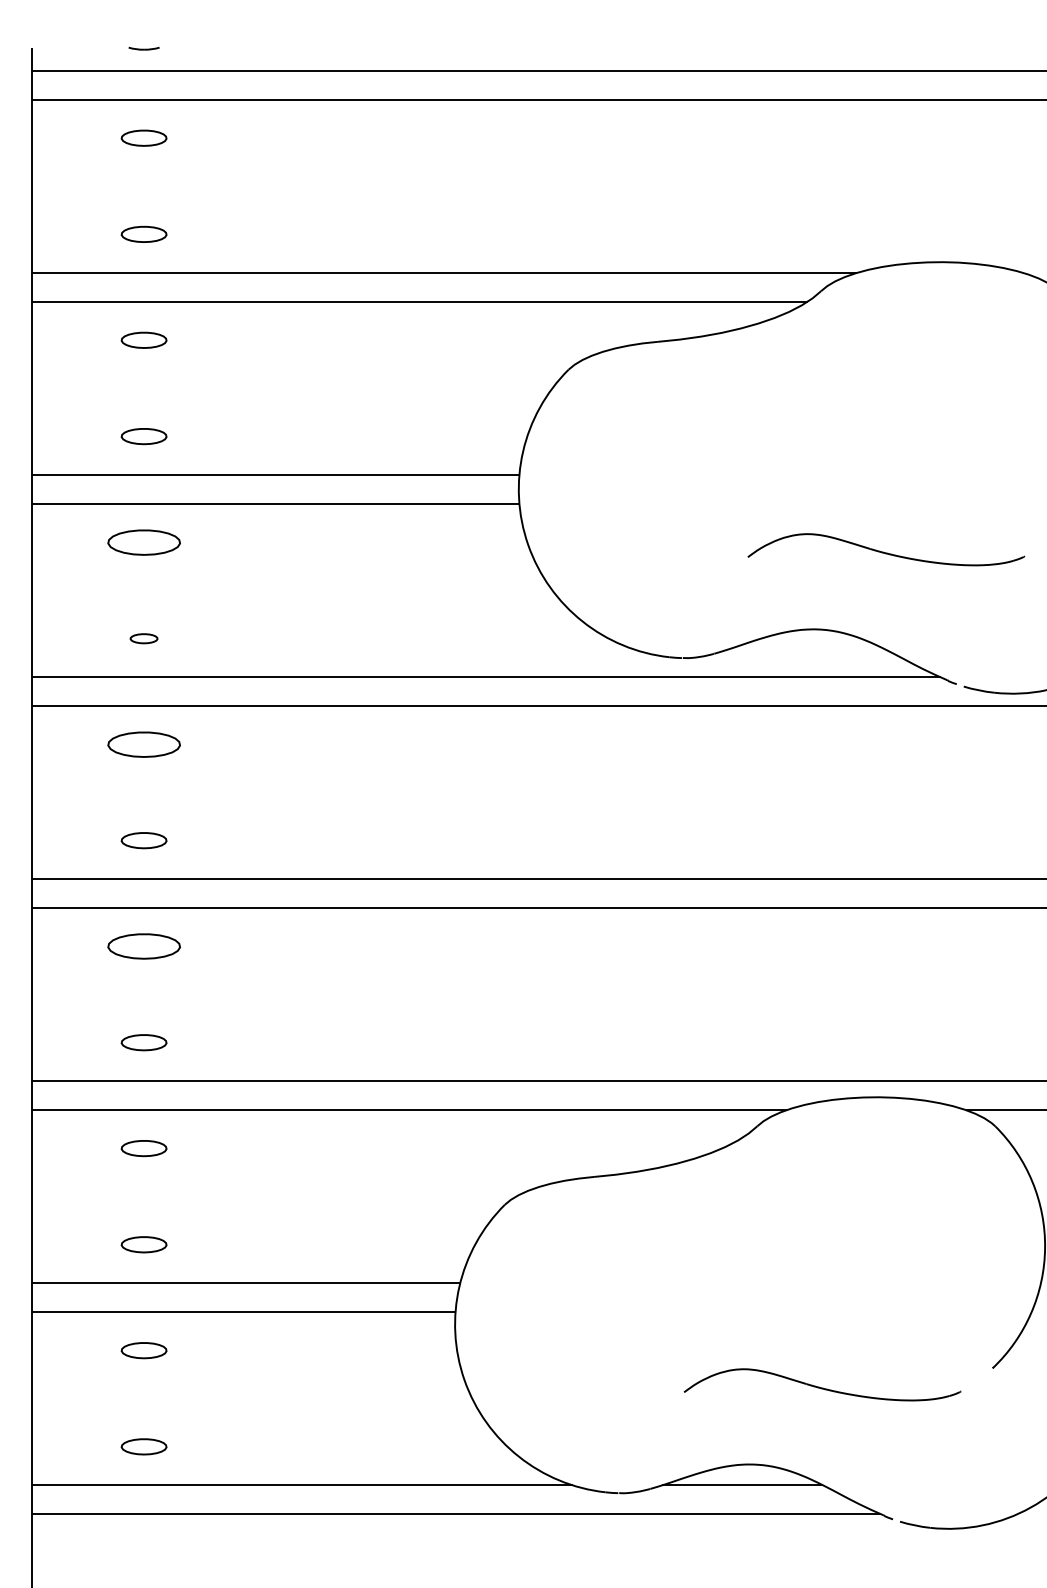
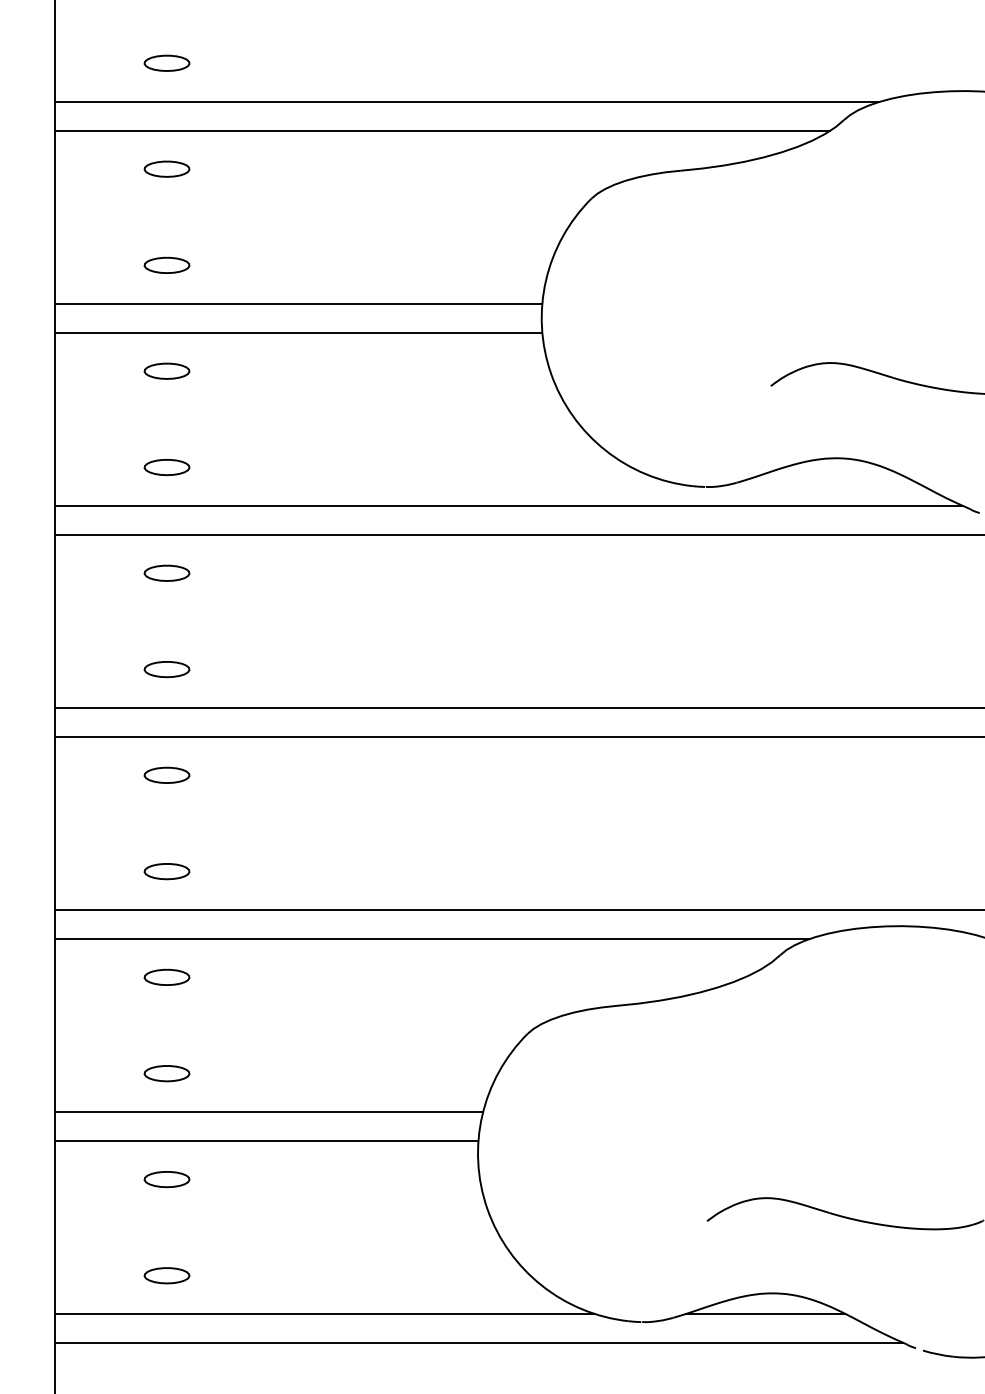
part: (143, 541) -> (166, 370), size x0.62
part: (143, 638) -> (166, 467), size x1.67
part: (143, 743) -> (166, 572), size x0.62
part: (143, 946) -> (166, 775), size x0.62

